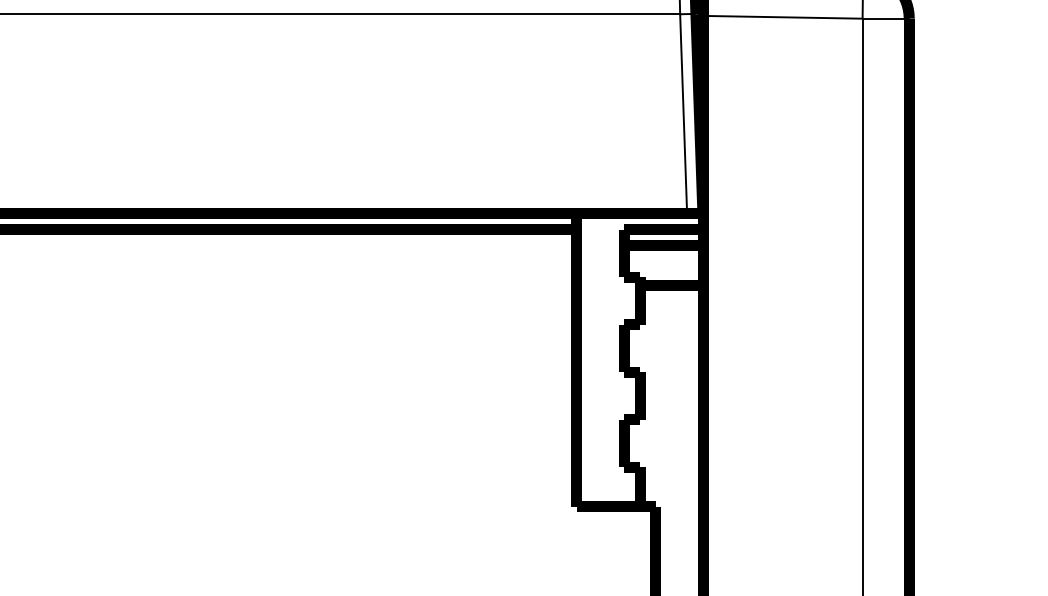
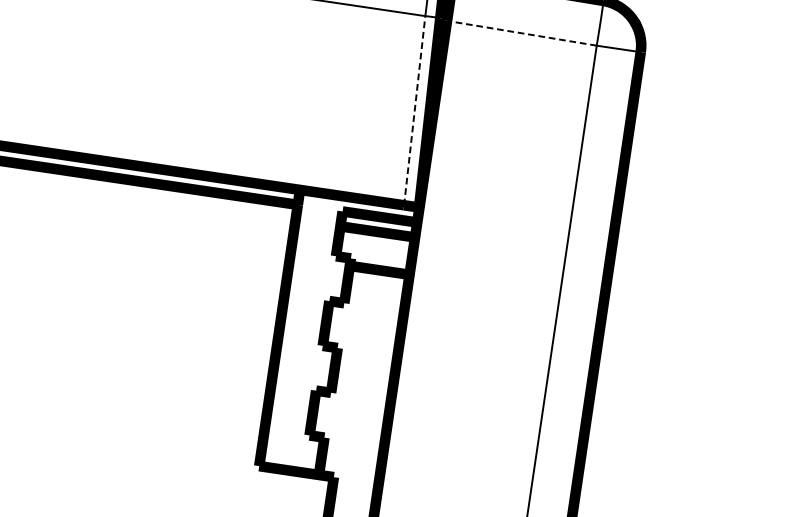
line: (782, 17) -> (521, 33), solid -> dashed
line: (683, 114) -> (414, 111), solid -> dashed

